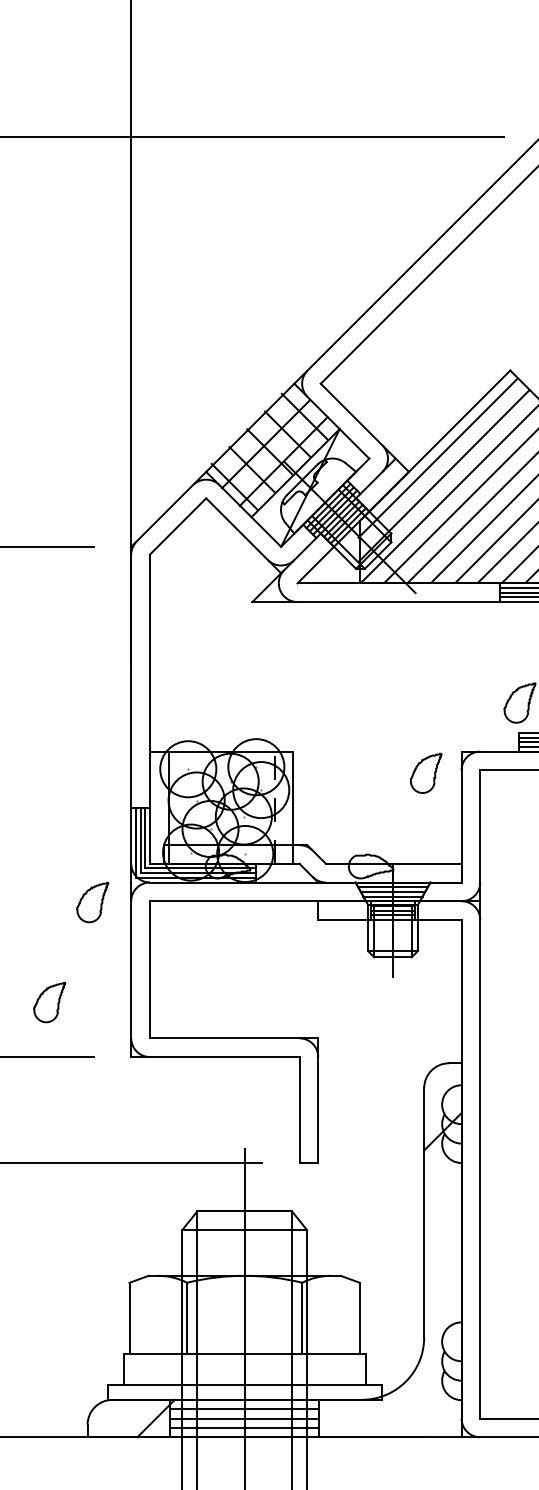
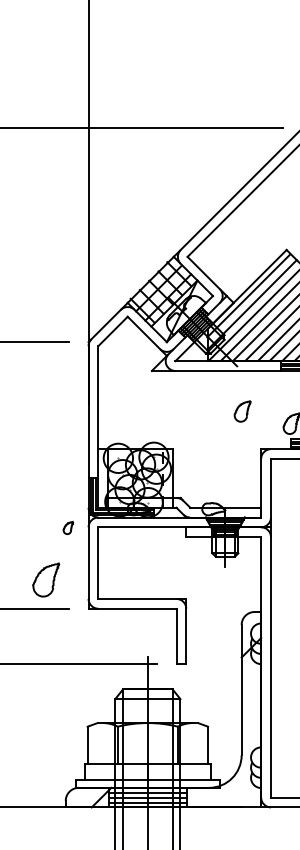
part: (425, 773) -> (242, 411), moved
part: (92, 901) -> (68, 527), size x0.6
part: (48, 1003) -> (45, 580), size x1.6

